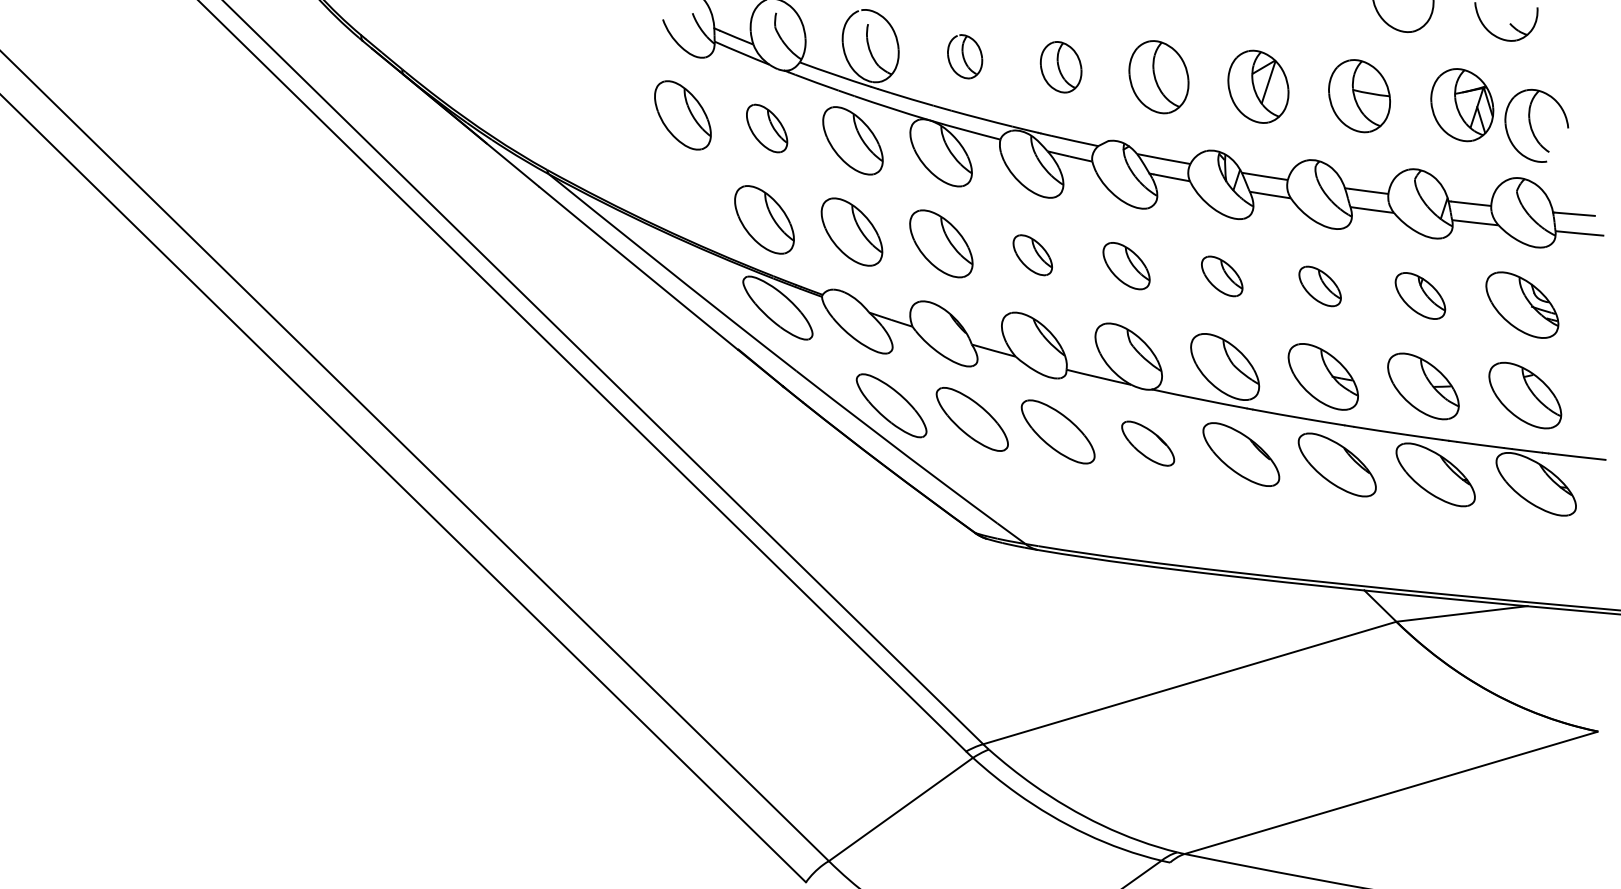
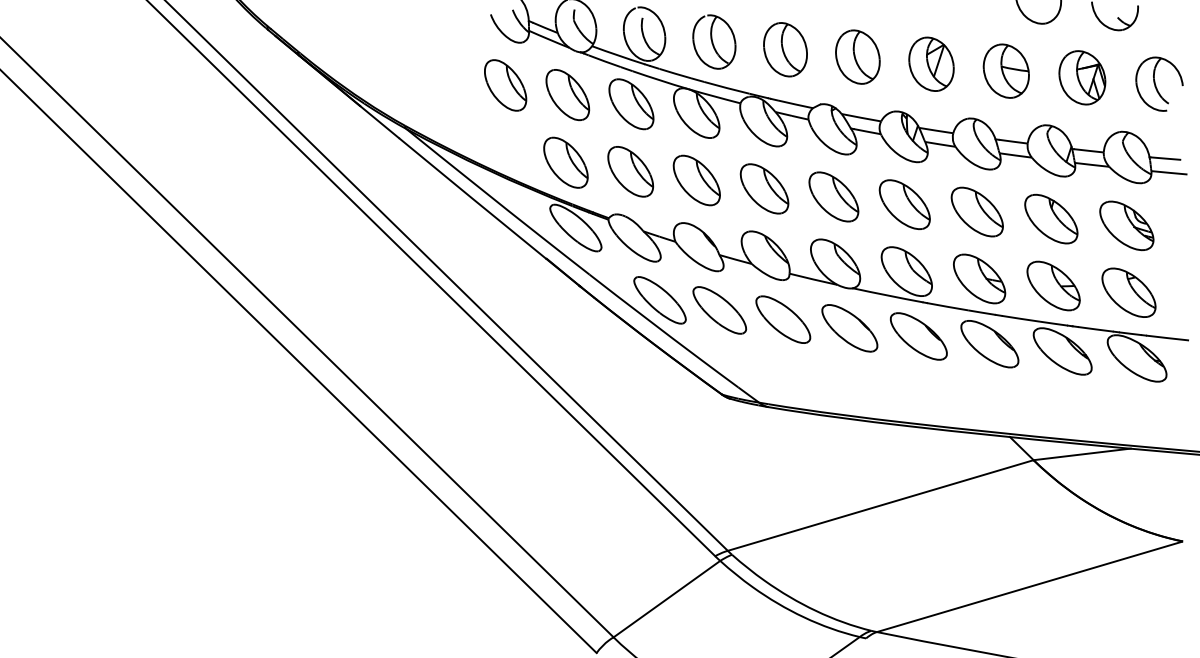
part: (965, 56) -> (714, 41), size x1.67
part: (1061, 66) -> (785, 49), size x1.43
part: (1536, 124) -> (1159, 83), moved
part: (766, 128) -> (567, 95), size x1.43
part: (1032, 254) -> (764, 188), size x1.67
part: (1126, 265) -> (833, 196), size x1.43
part: (1221, 276) -> (904, 204), size x1.67
part: (1319, 285) -> (976, 211), size x1.67
part: (1420, 295) -> (1051, 218), size x1.43
part: (1147, 443) -> (849, 328), size x1.43

